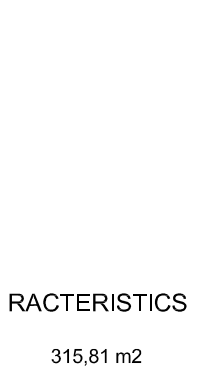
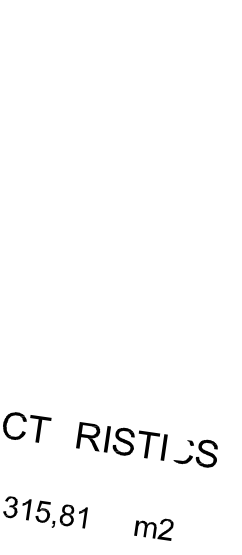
fill: (161, 301) -> (180, 448), removed
fill: (83, 302) -> (63, 432), removed
part: (128, 355) -> (153, 527), moved

